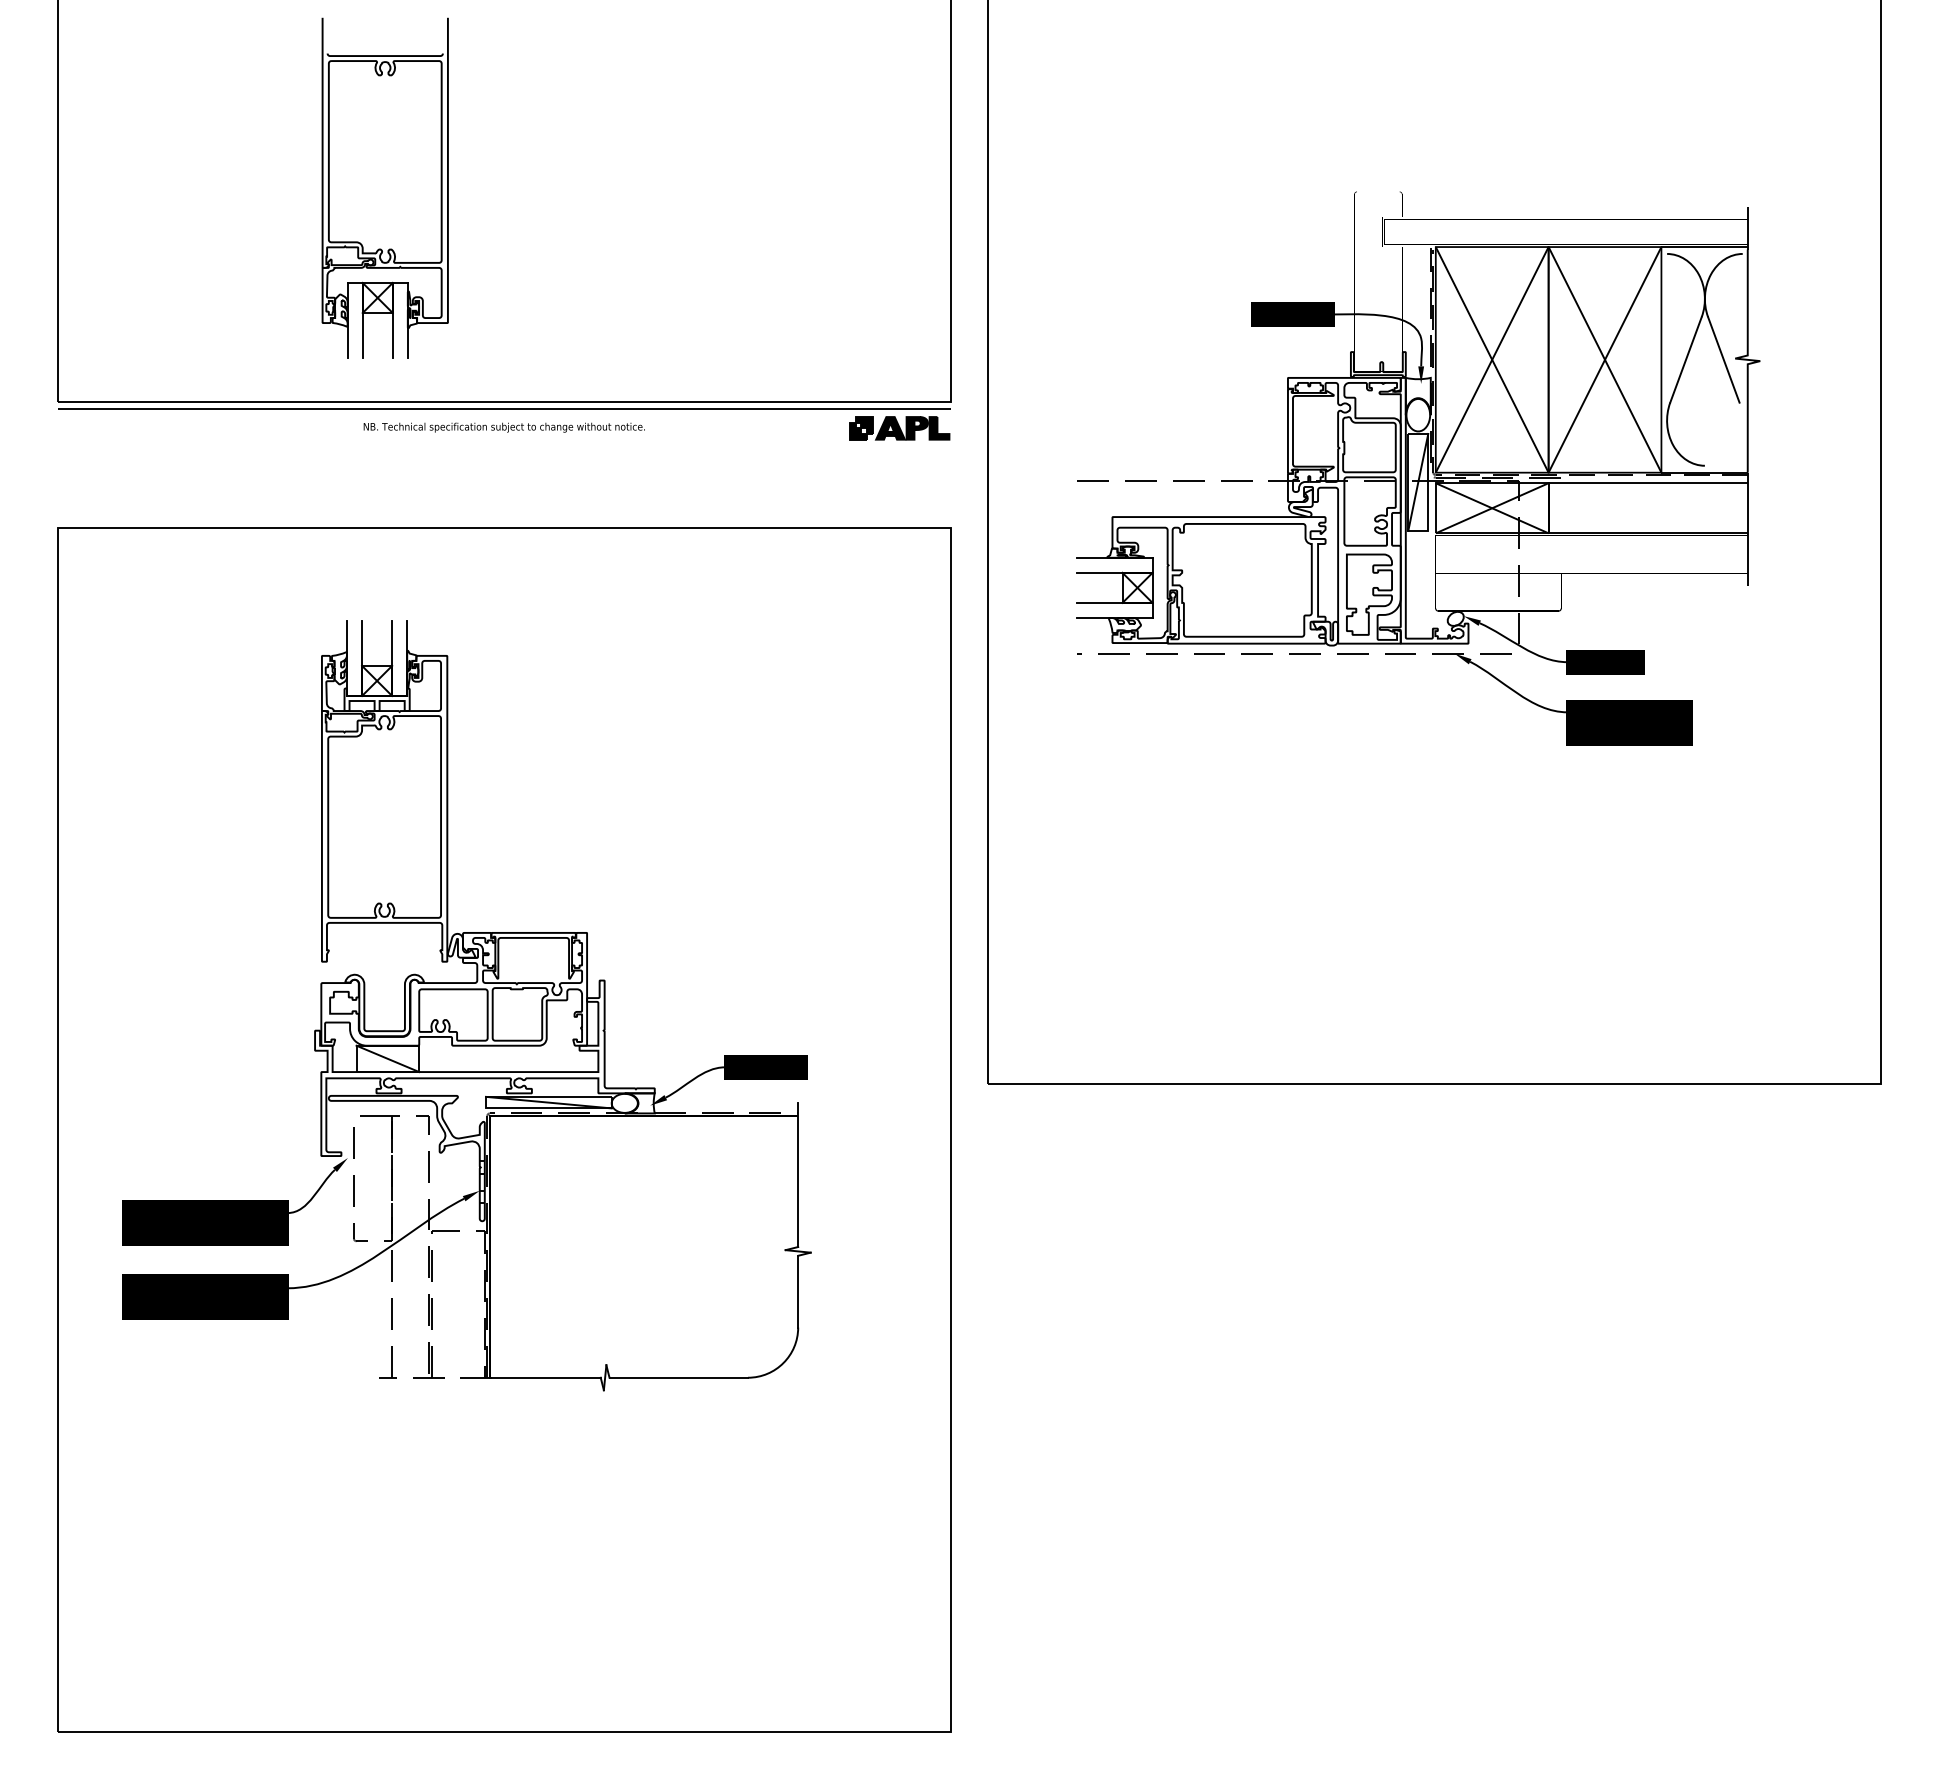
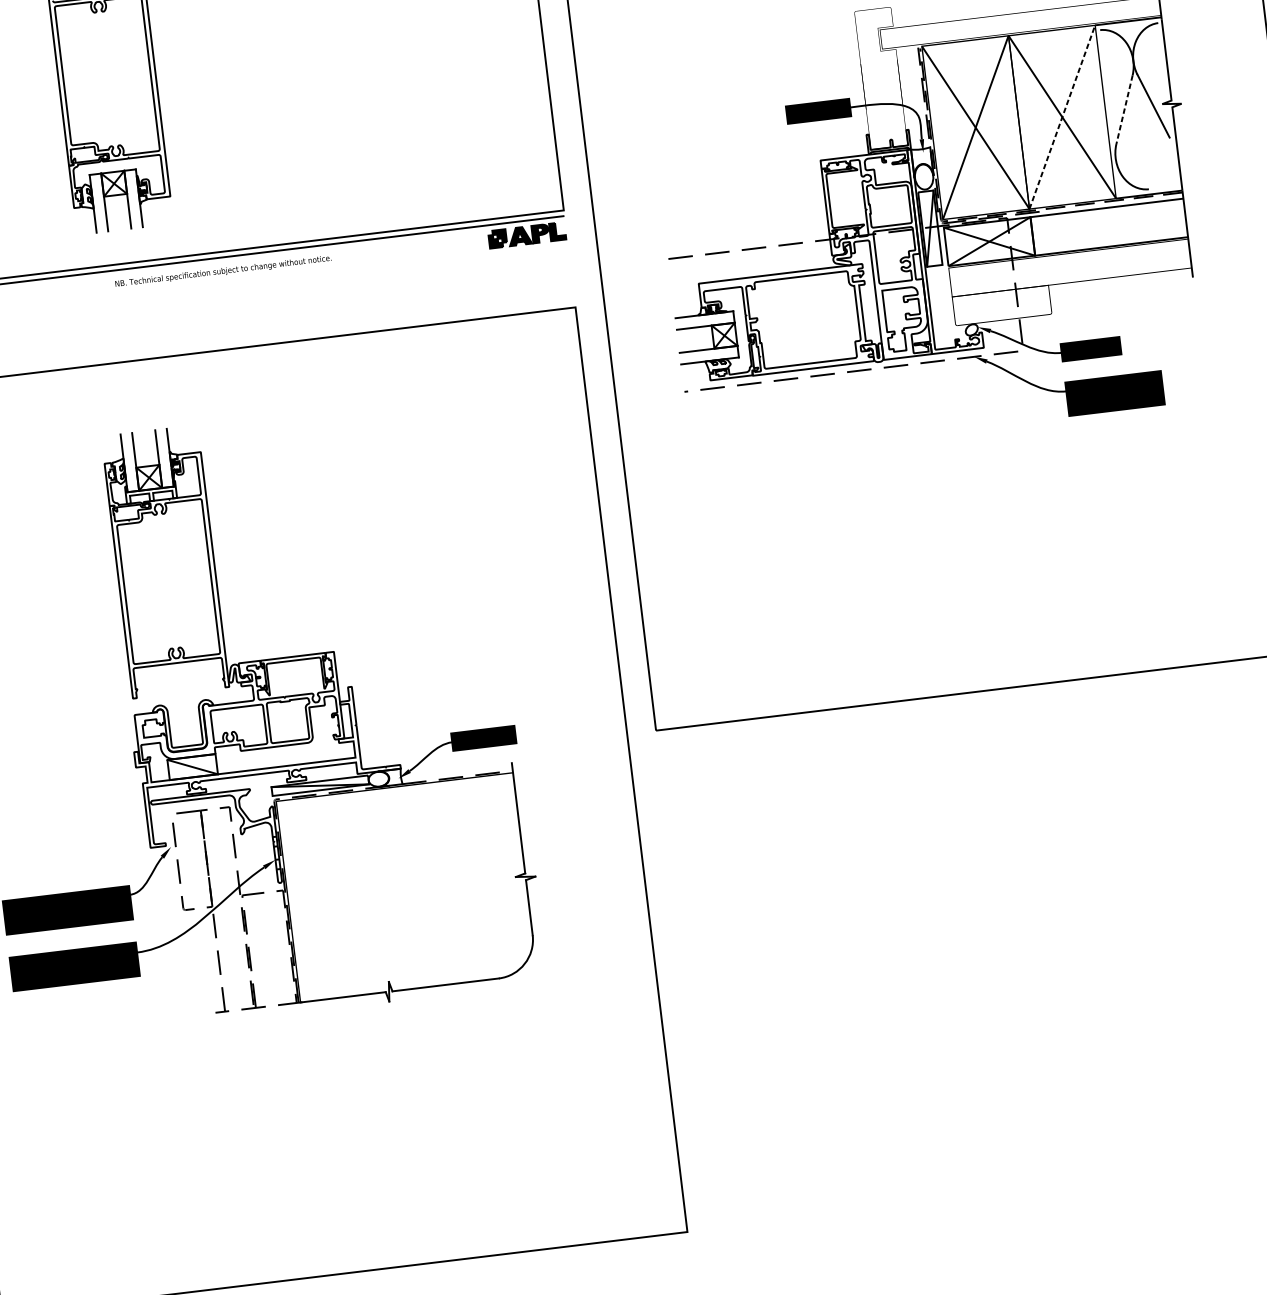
line: (1605, 359) -> (1062, 116), solid -> dashed
line: (1686, 359) -> (1124, 109), solid -> dashed

